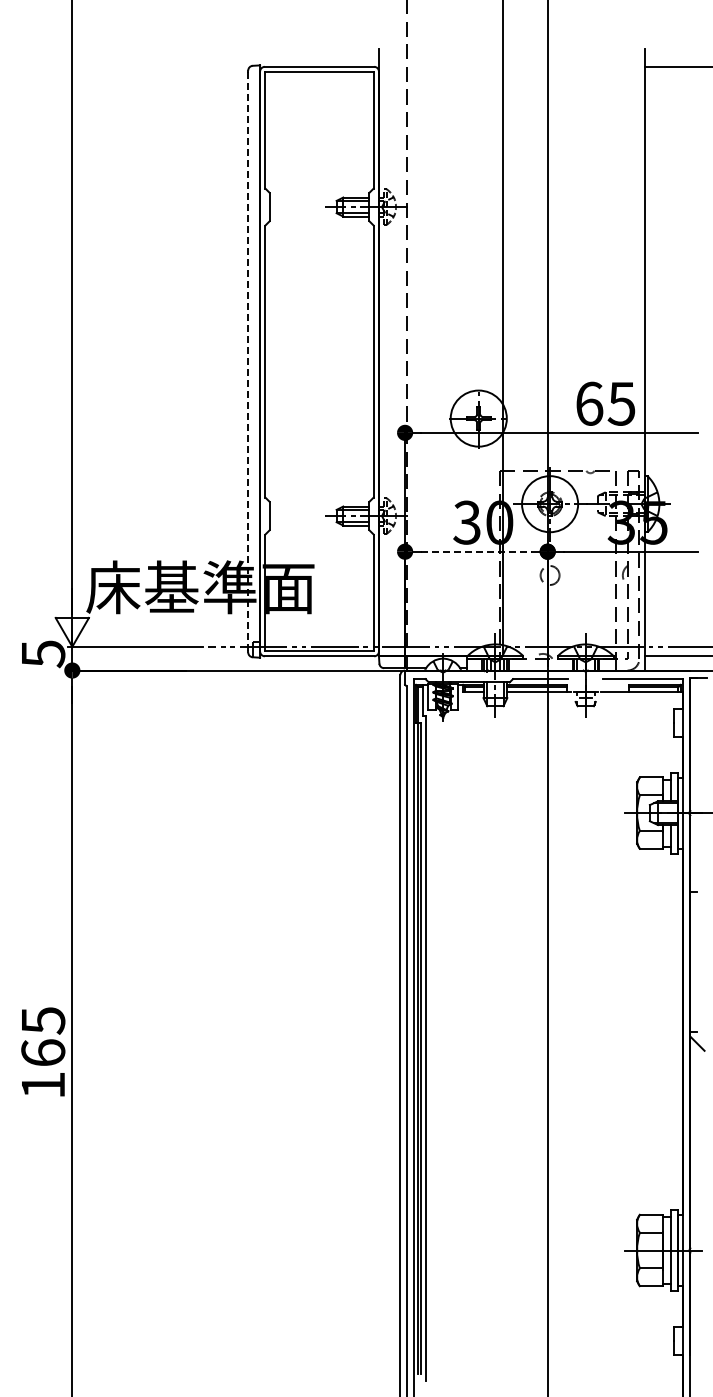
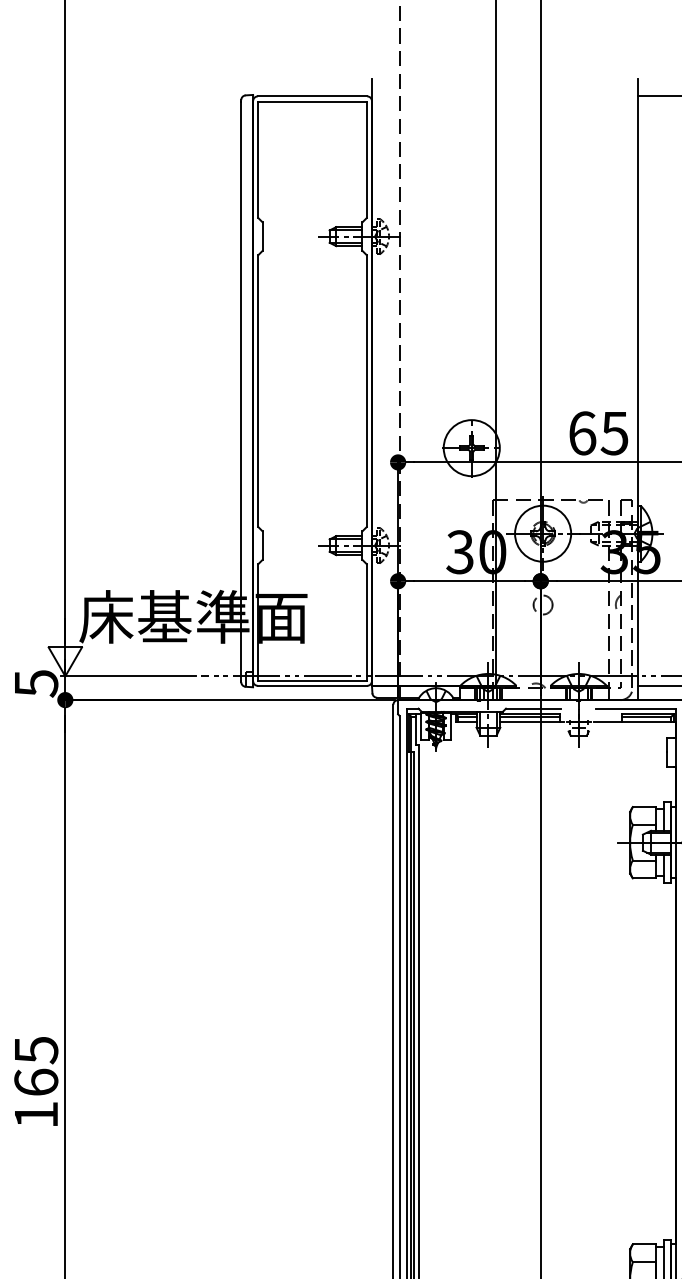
line: (248, 361) -> (241, 391), dashed -> solid
line: (476, 551) -> (469, 581), dashed -> solid

